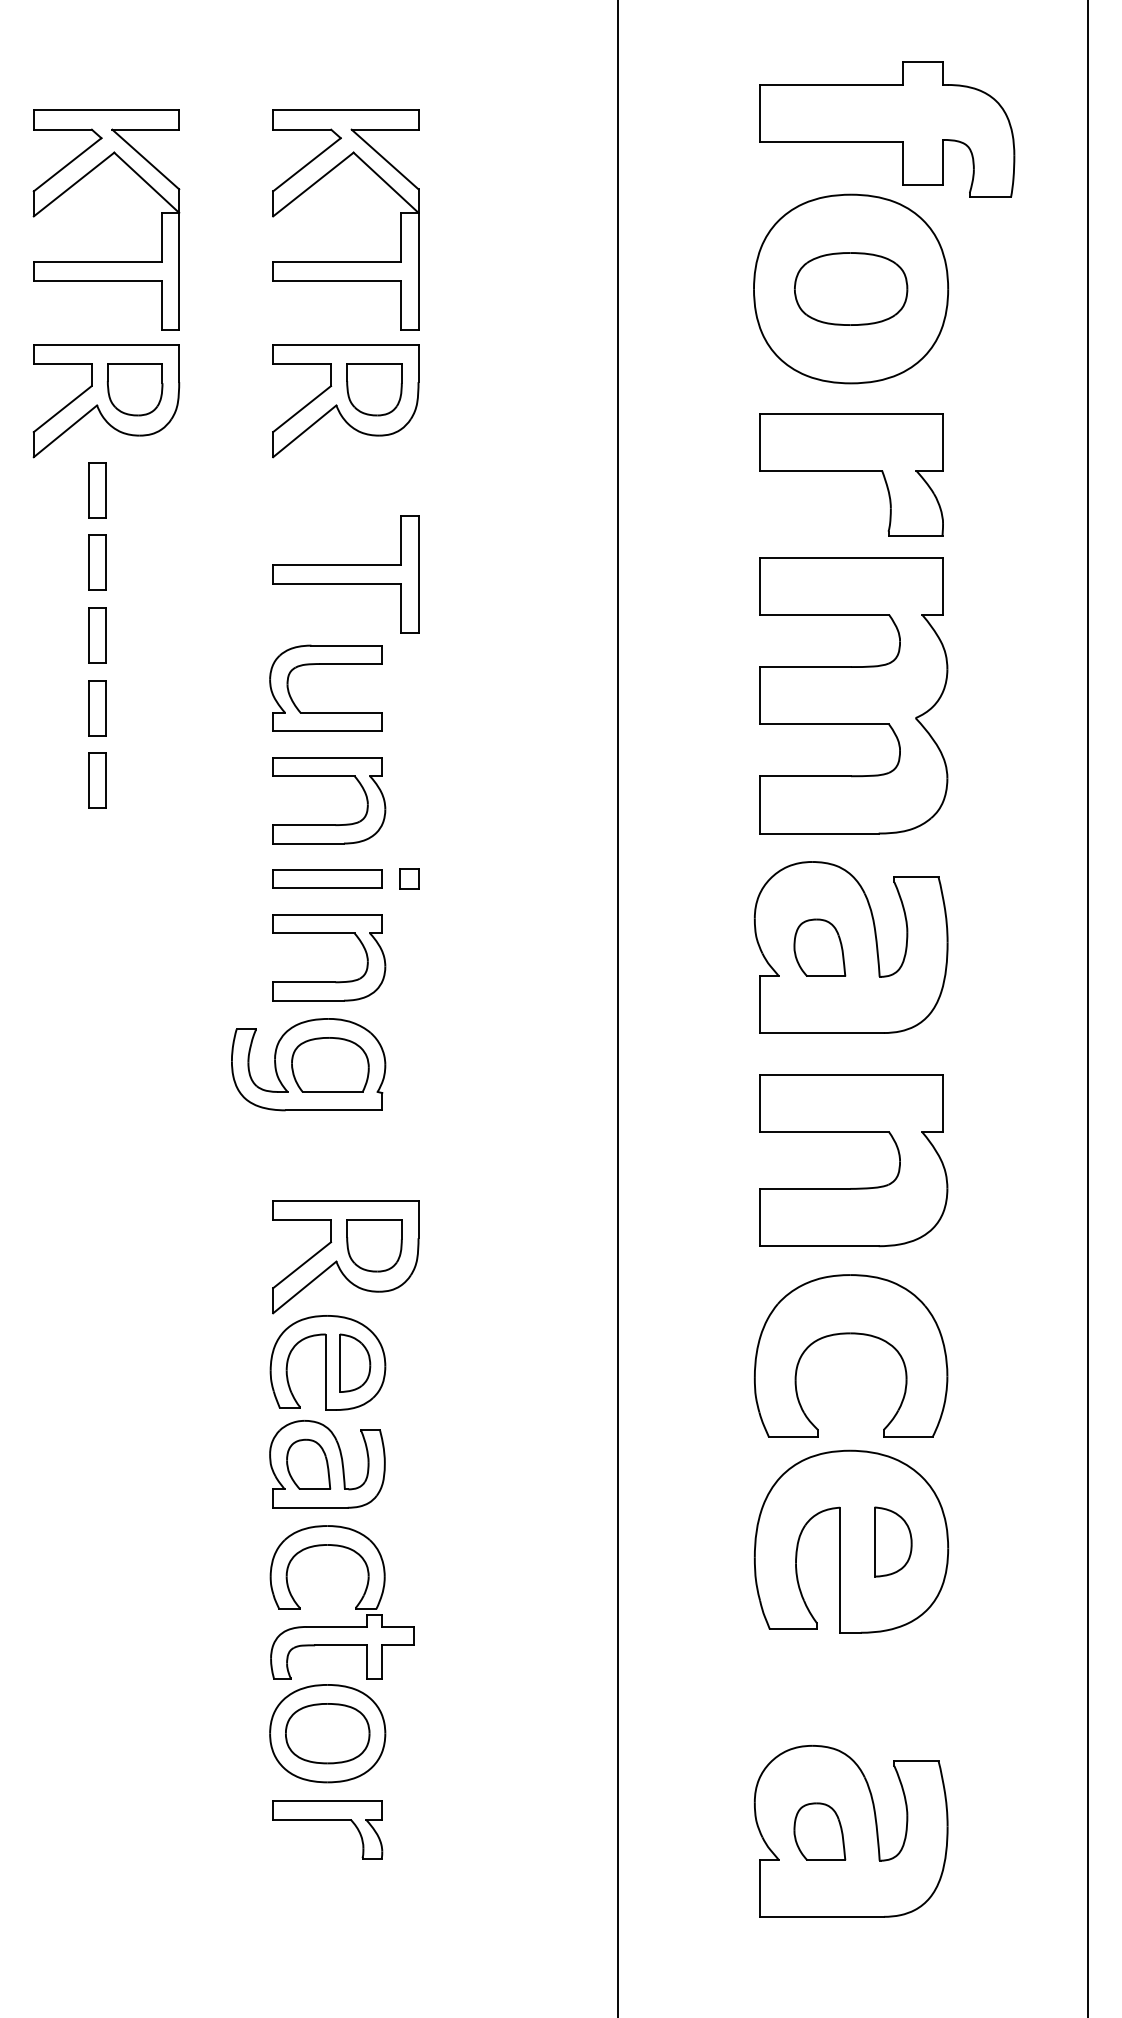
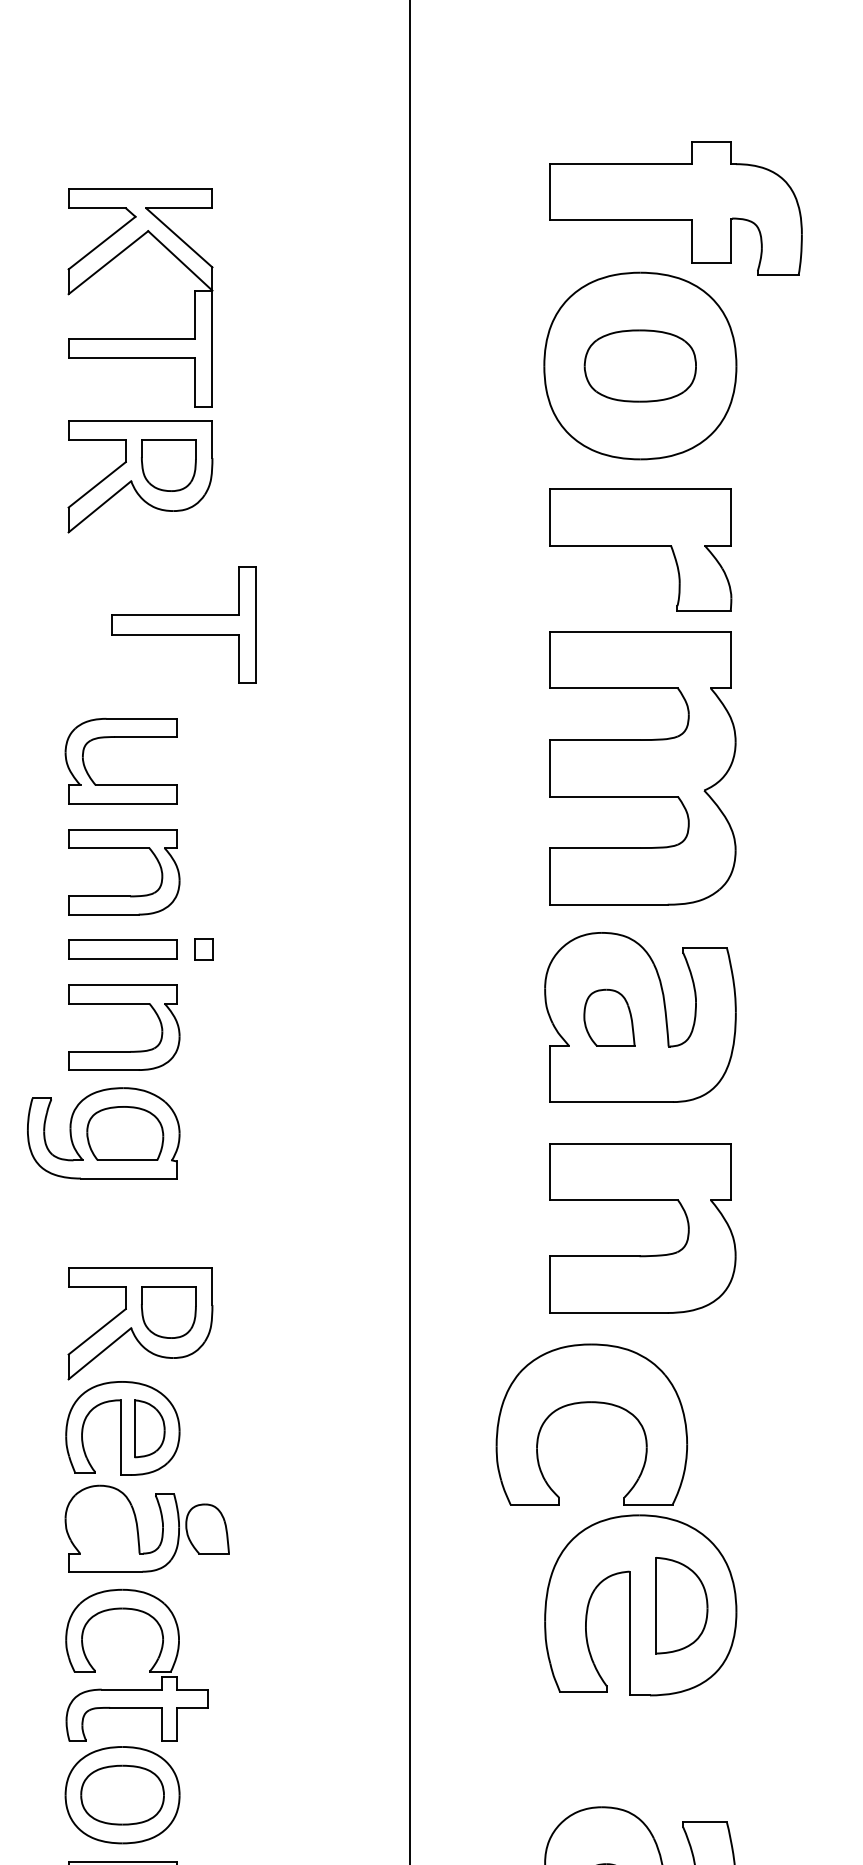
part: (345, 574) -> (183, 624), moved
part: (850, 1334) -> (591, 1403), moved
part: (308, 1463) -> (207, 1527), moved
part: (893, 1541) -> (682, 1605), size x1.4

